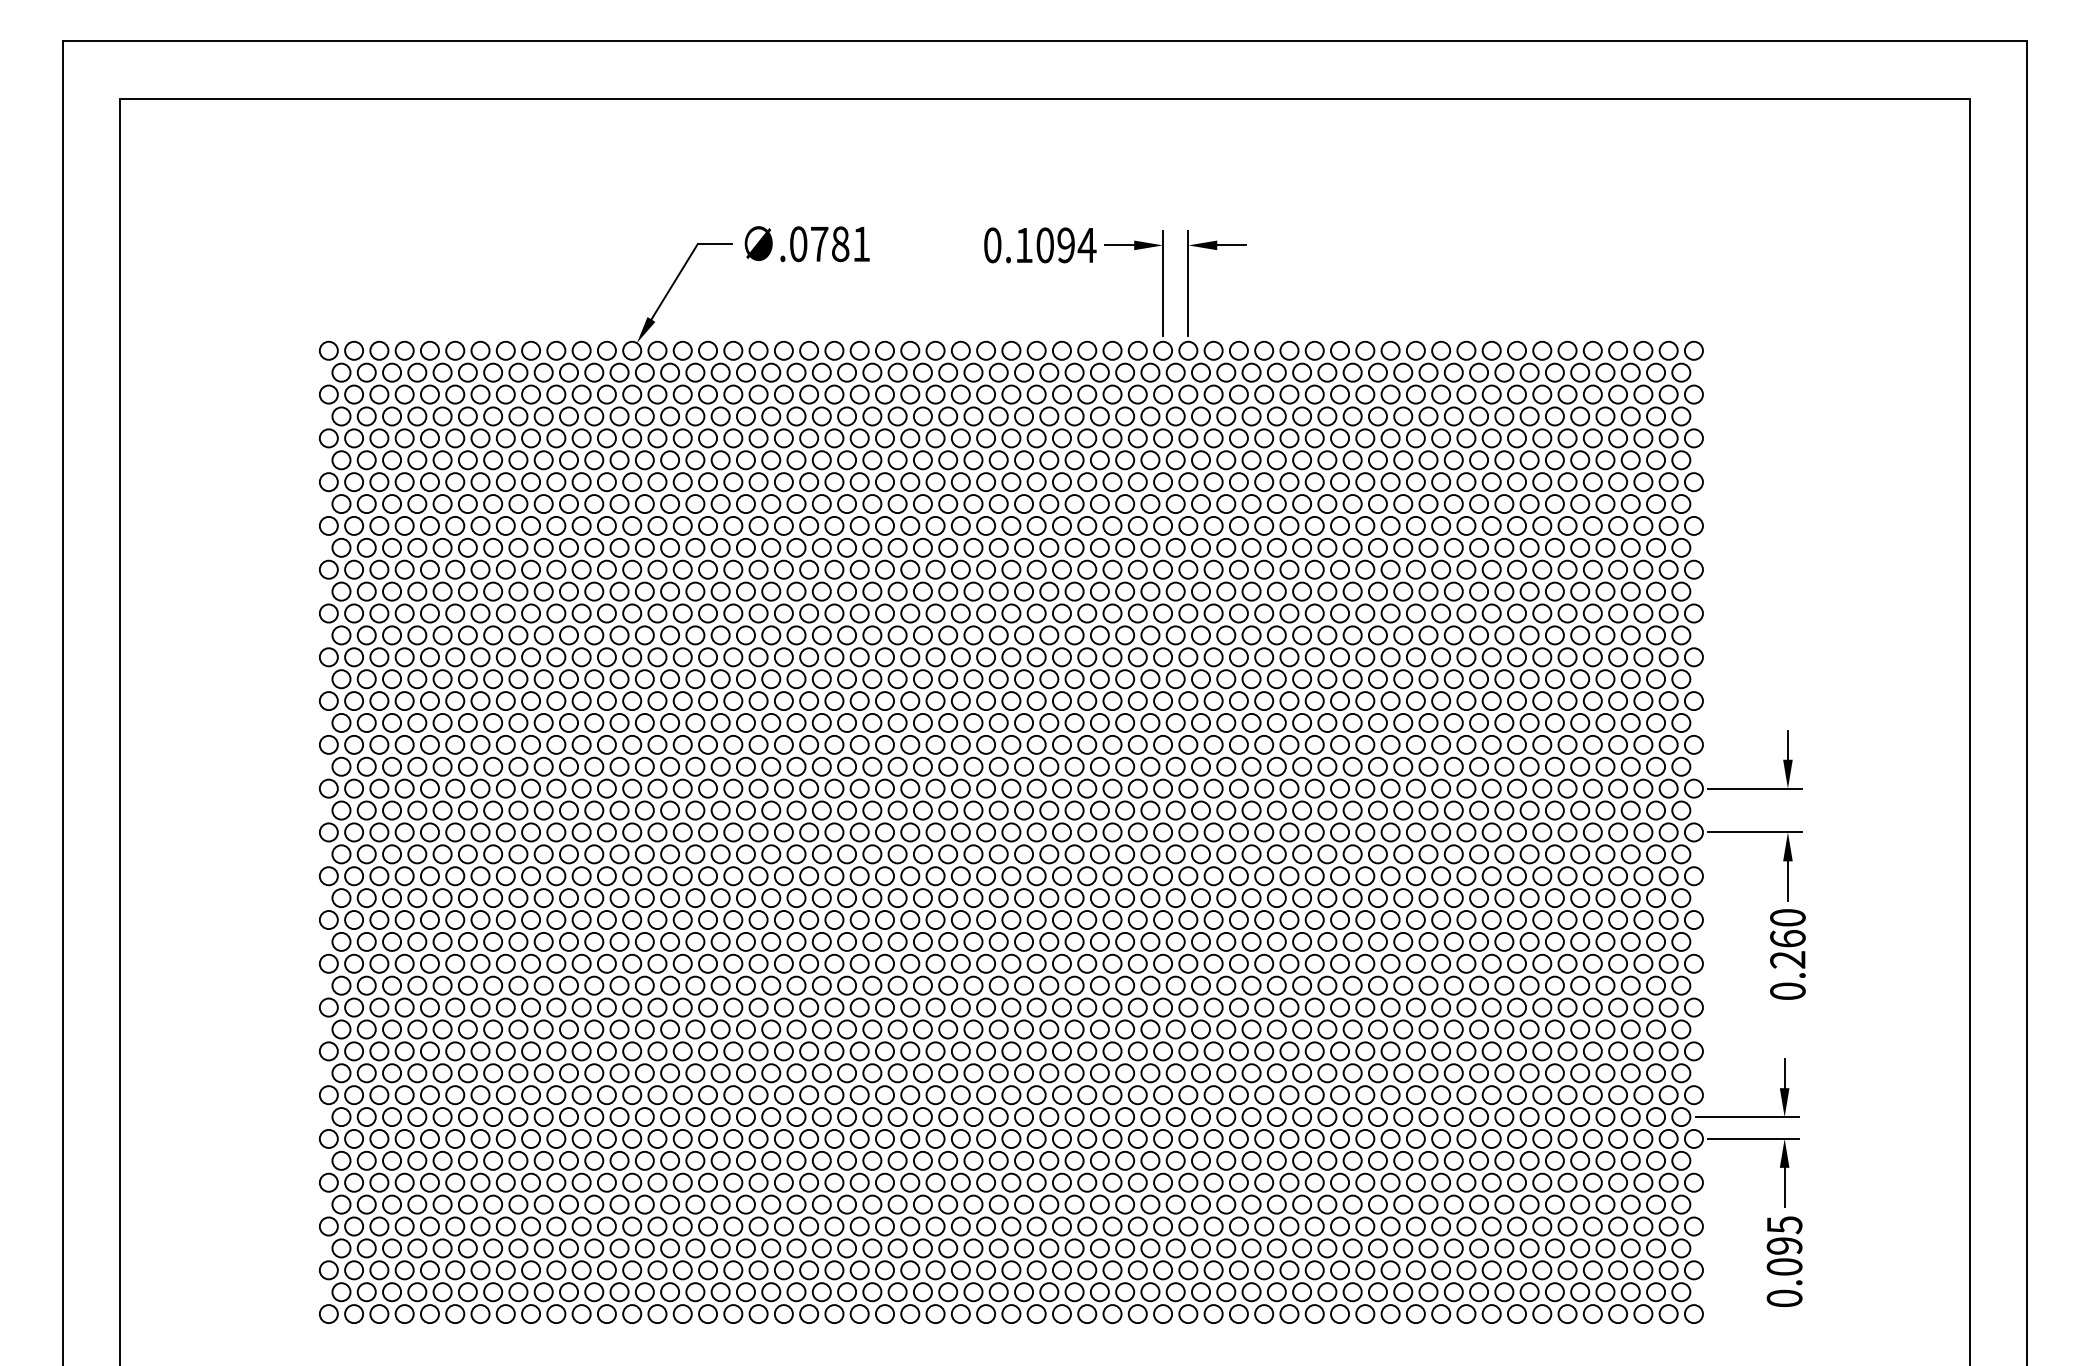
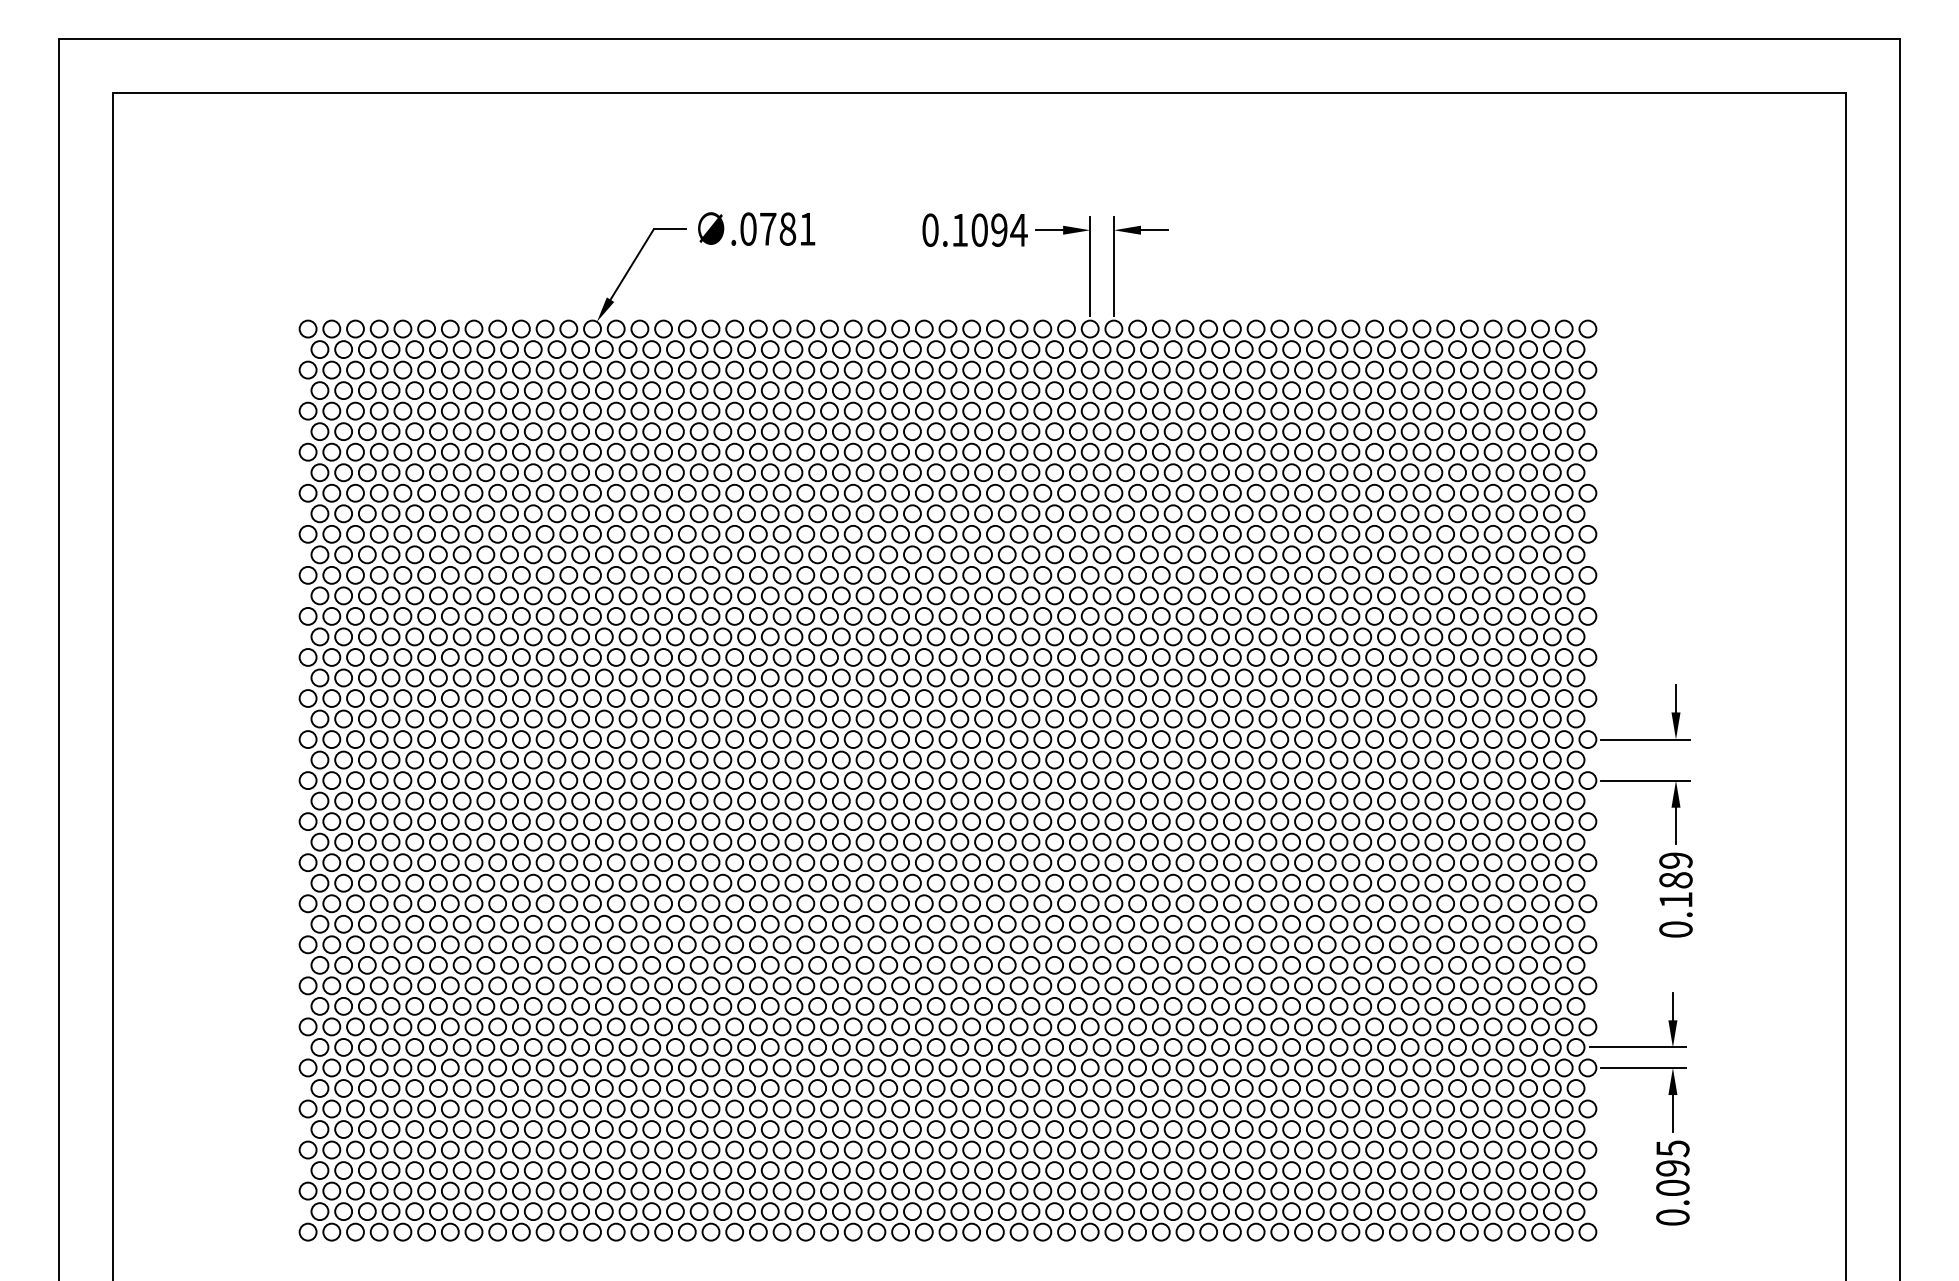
text: (1787, 938) -> (1675, 880), 0.260 -> 0.189

